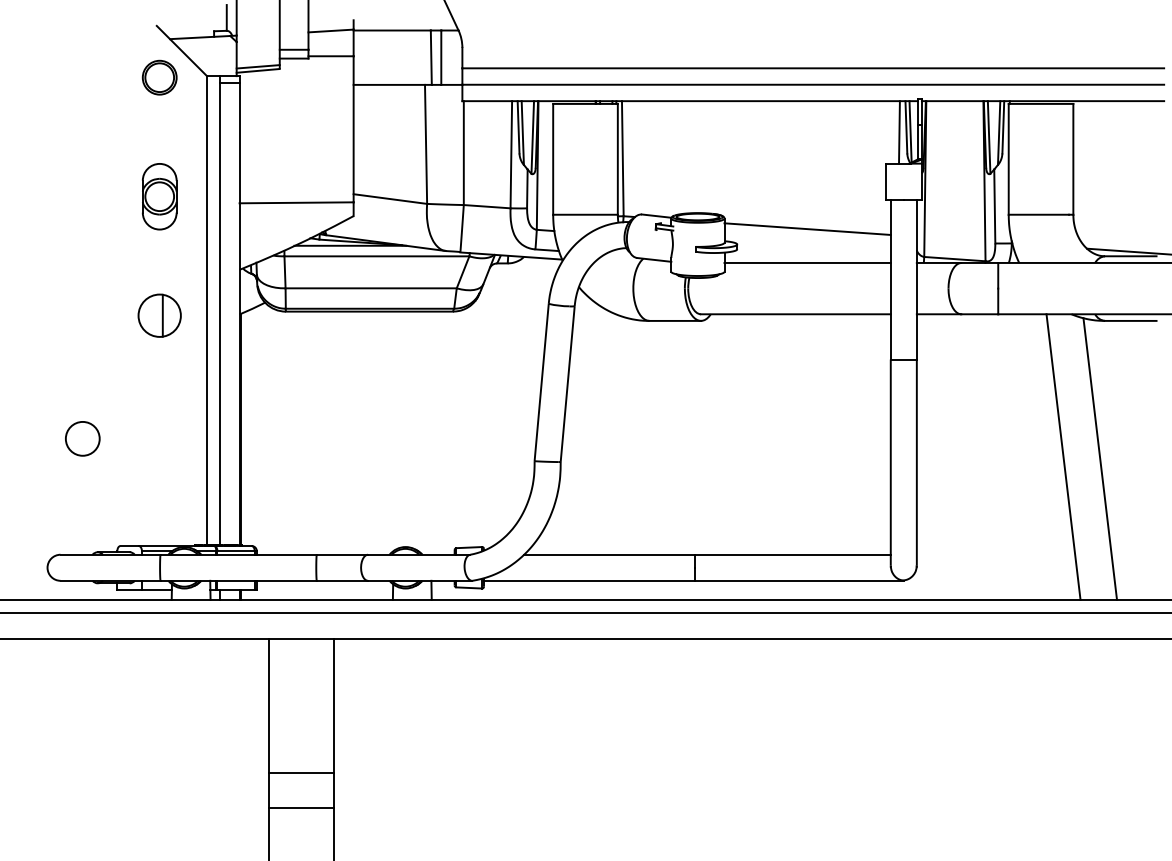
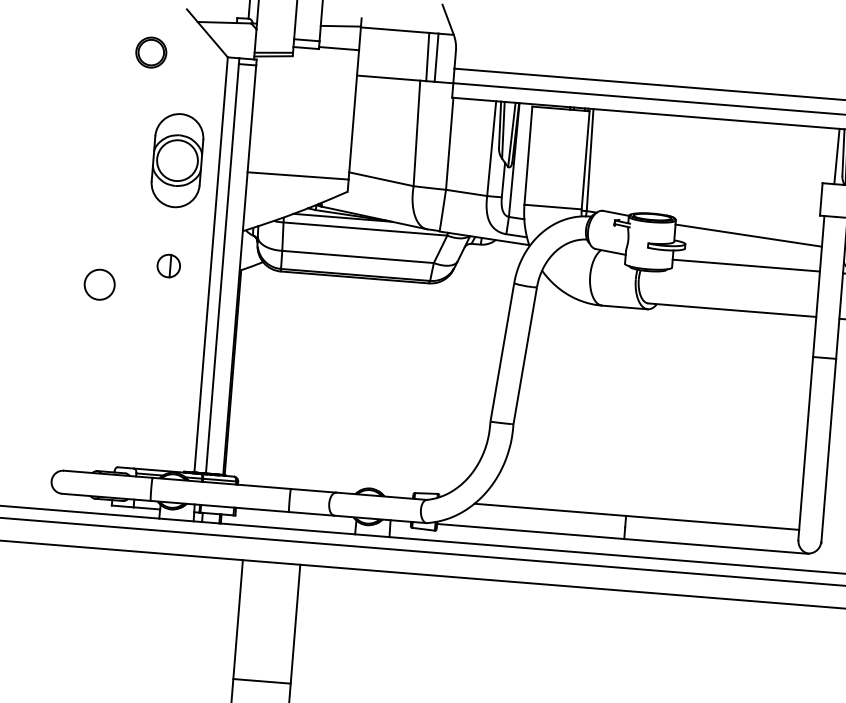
part: (159, 77) -> (151, 52), moved
part: (159, 196) -> (177, 160), size x1.6
part: (159, 315) -> (168, 265), size x0.6
circle: (82, 438) -> (99, 284), moved

